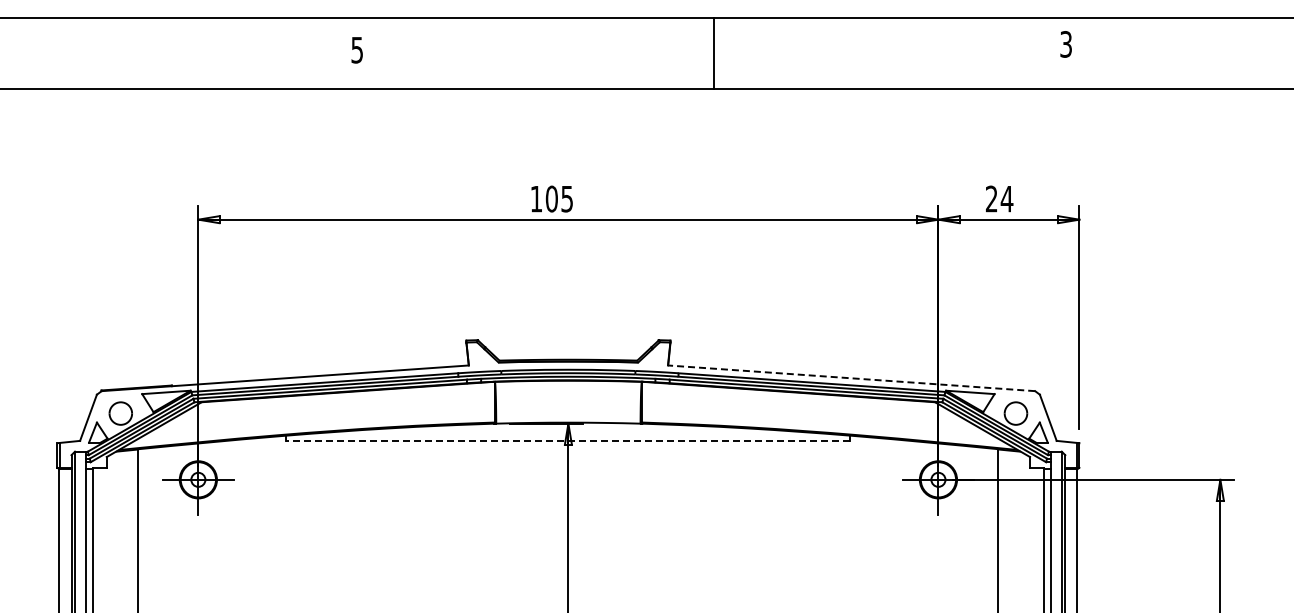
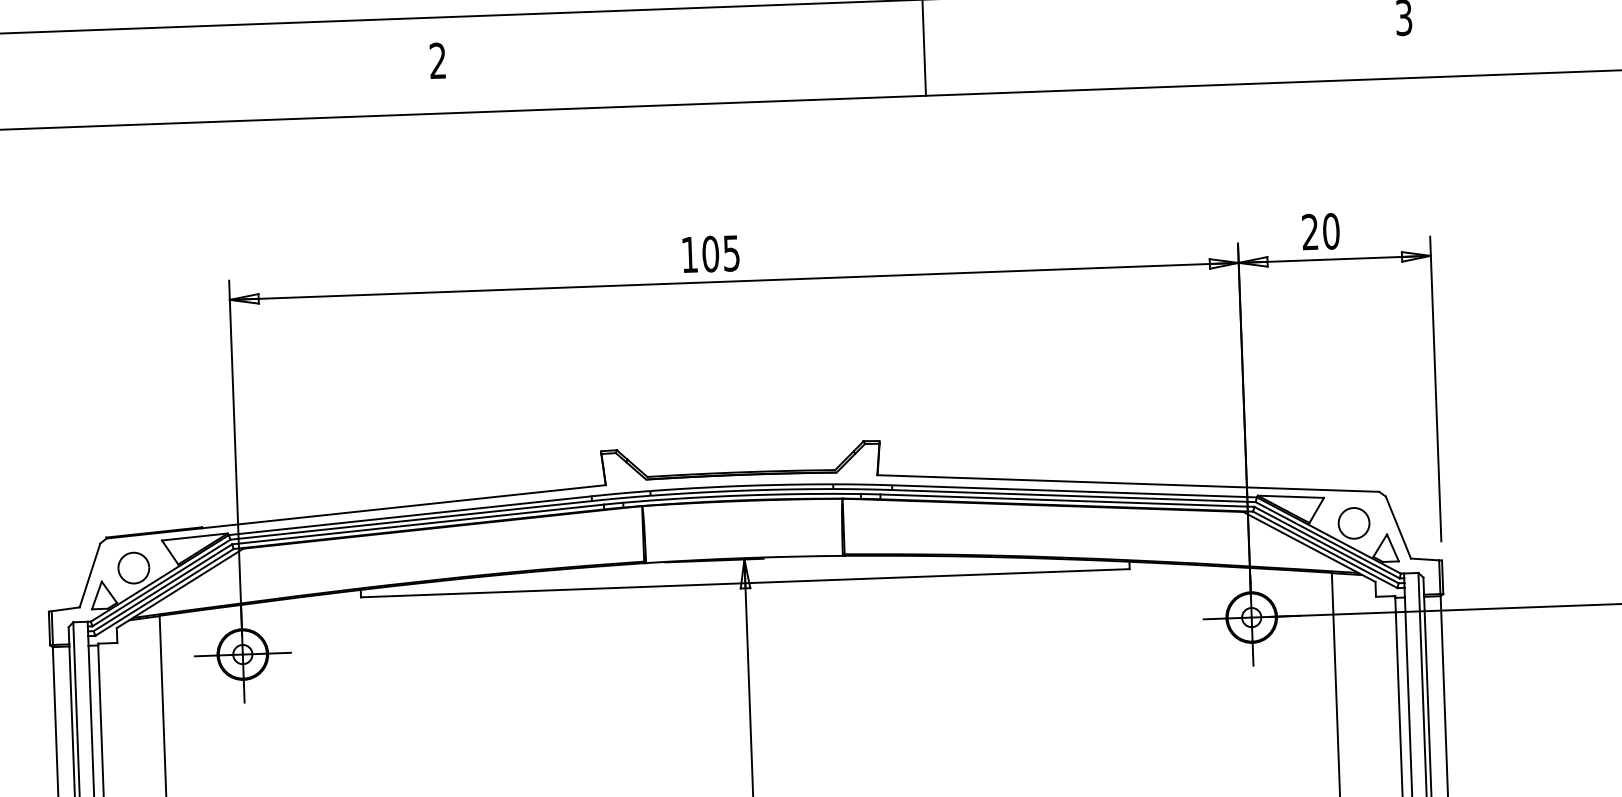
text: (356, 49) -> (436, 60), 5 -> 2
text: (1006, 198) -> (1330, 230), 24 -> 20
line: (851, 378) -> (1128, 483), dashed -> solid
line: (568, 441) -> (745, 583), dashed -> solid

